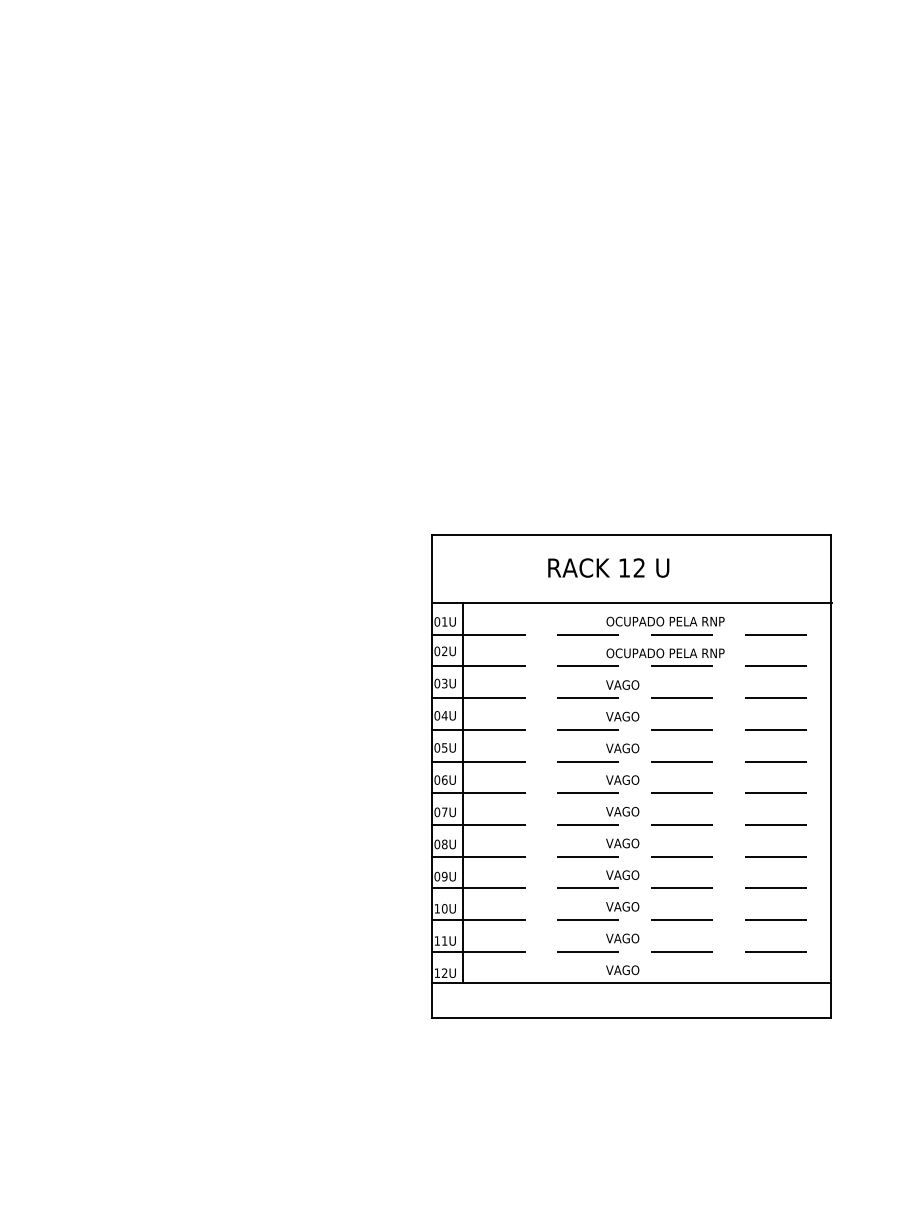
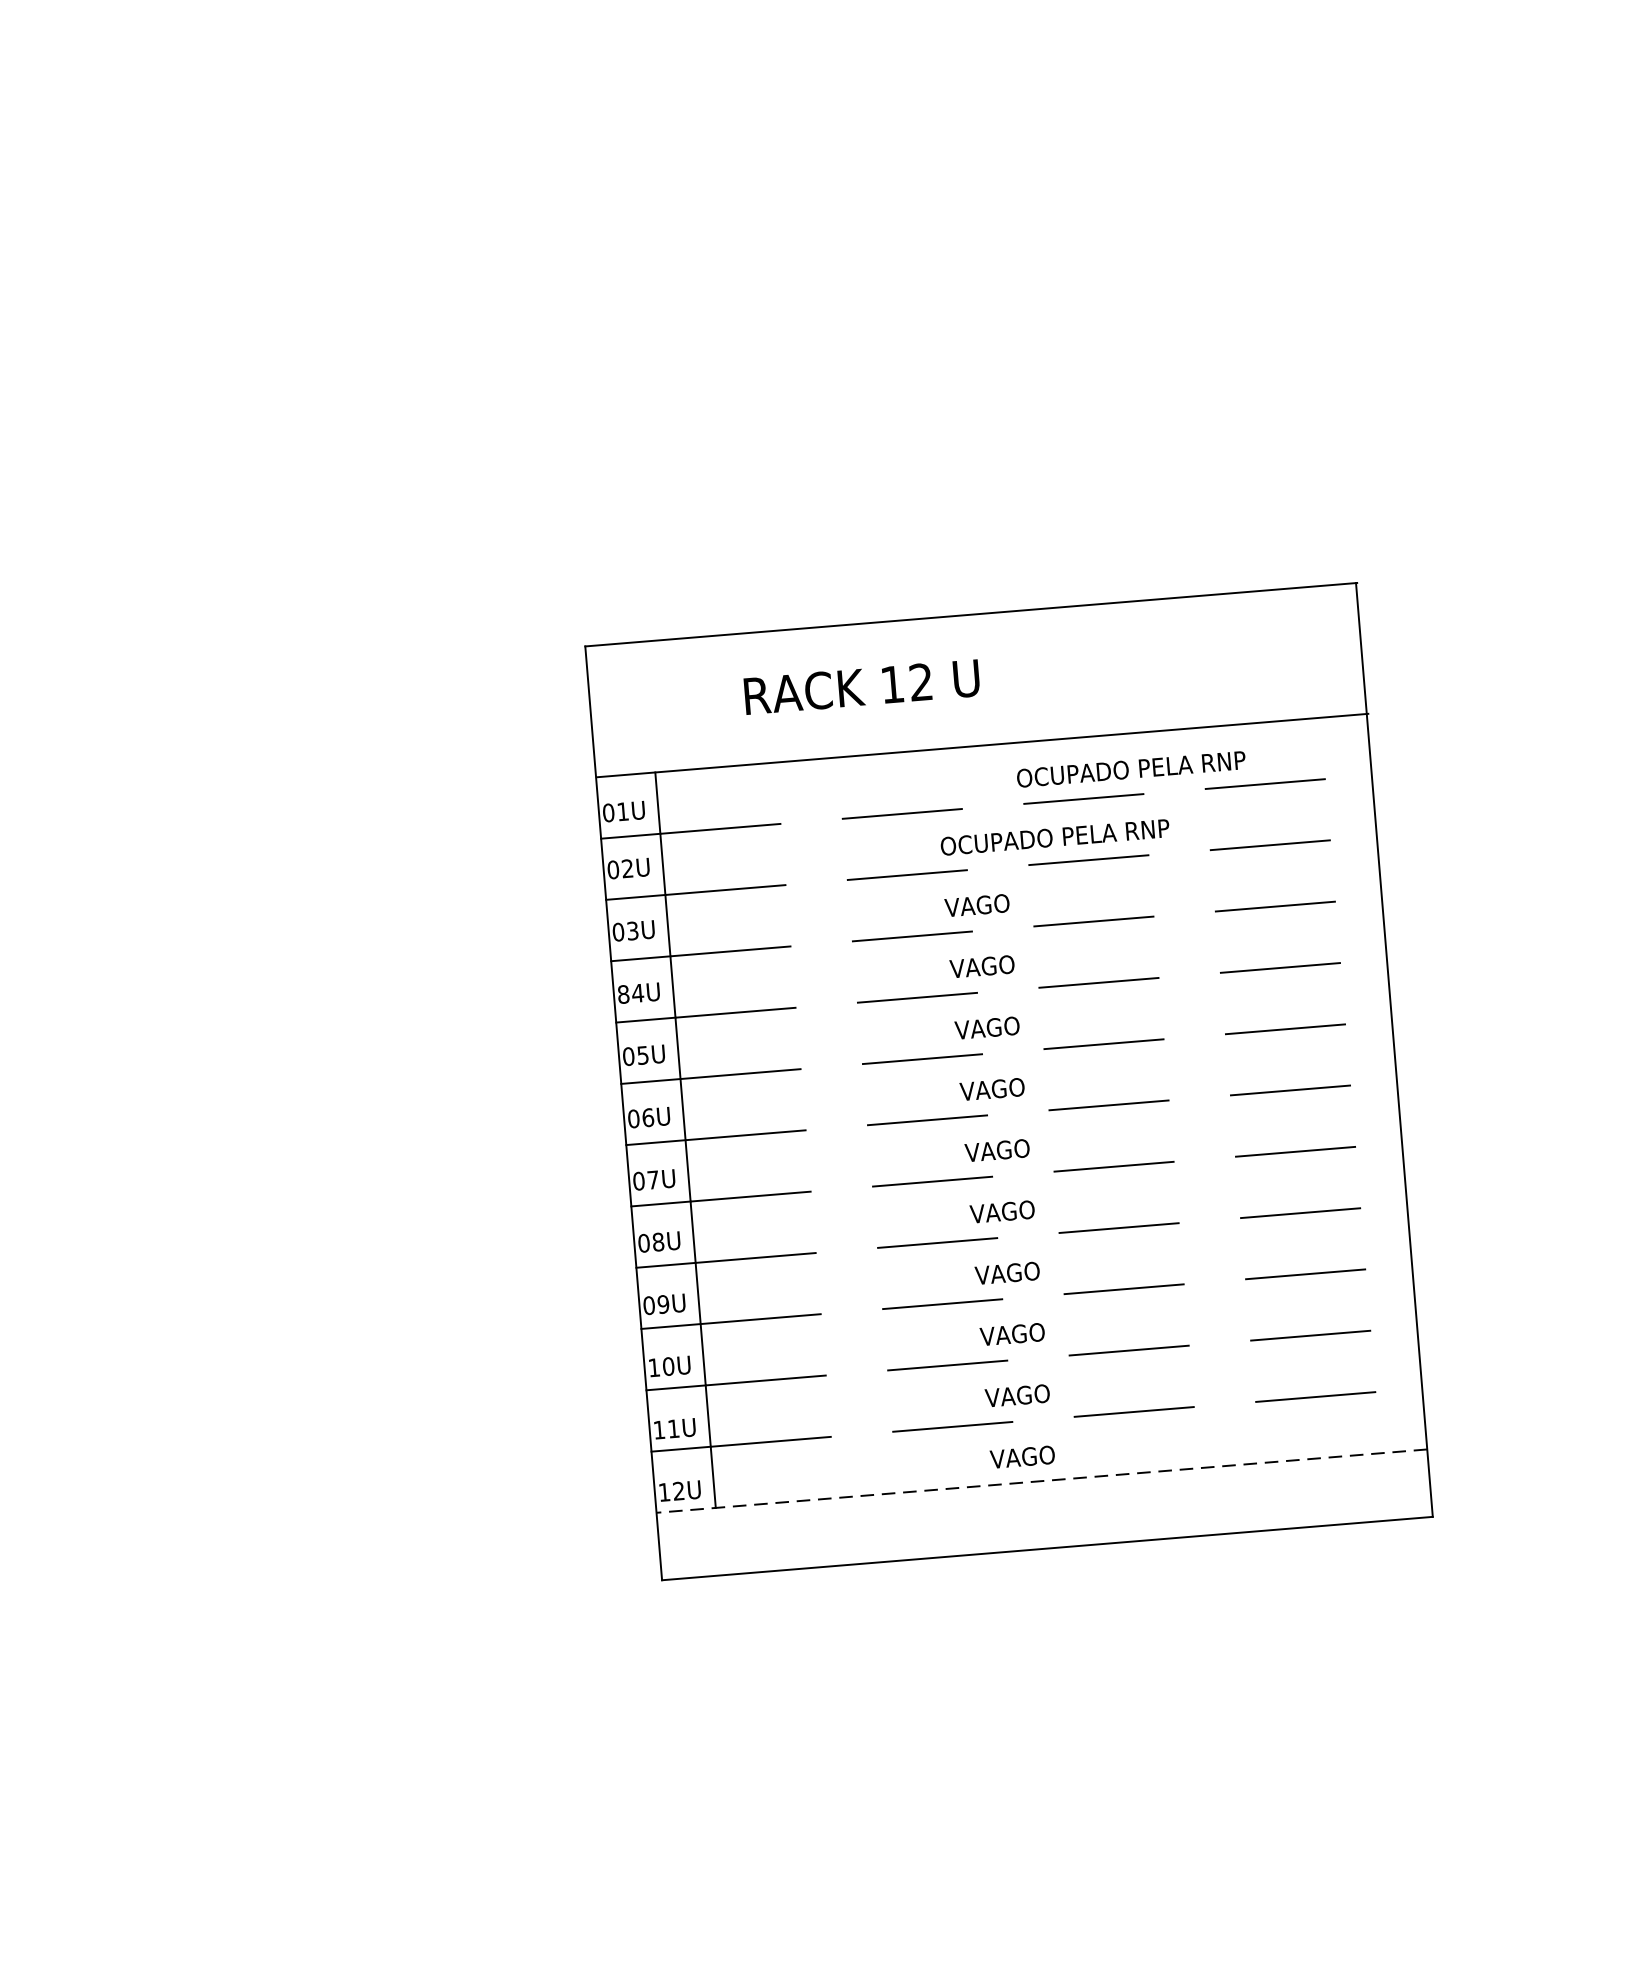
text: (608, 567) -> (861, 686), moved
text: (665, 621) -> (1131, 769), moved
text: (437, 715) -> (623, 993), 04U -> 84U
line: (631, 983) -> (1041, 1481), solid -> dashed

